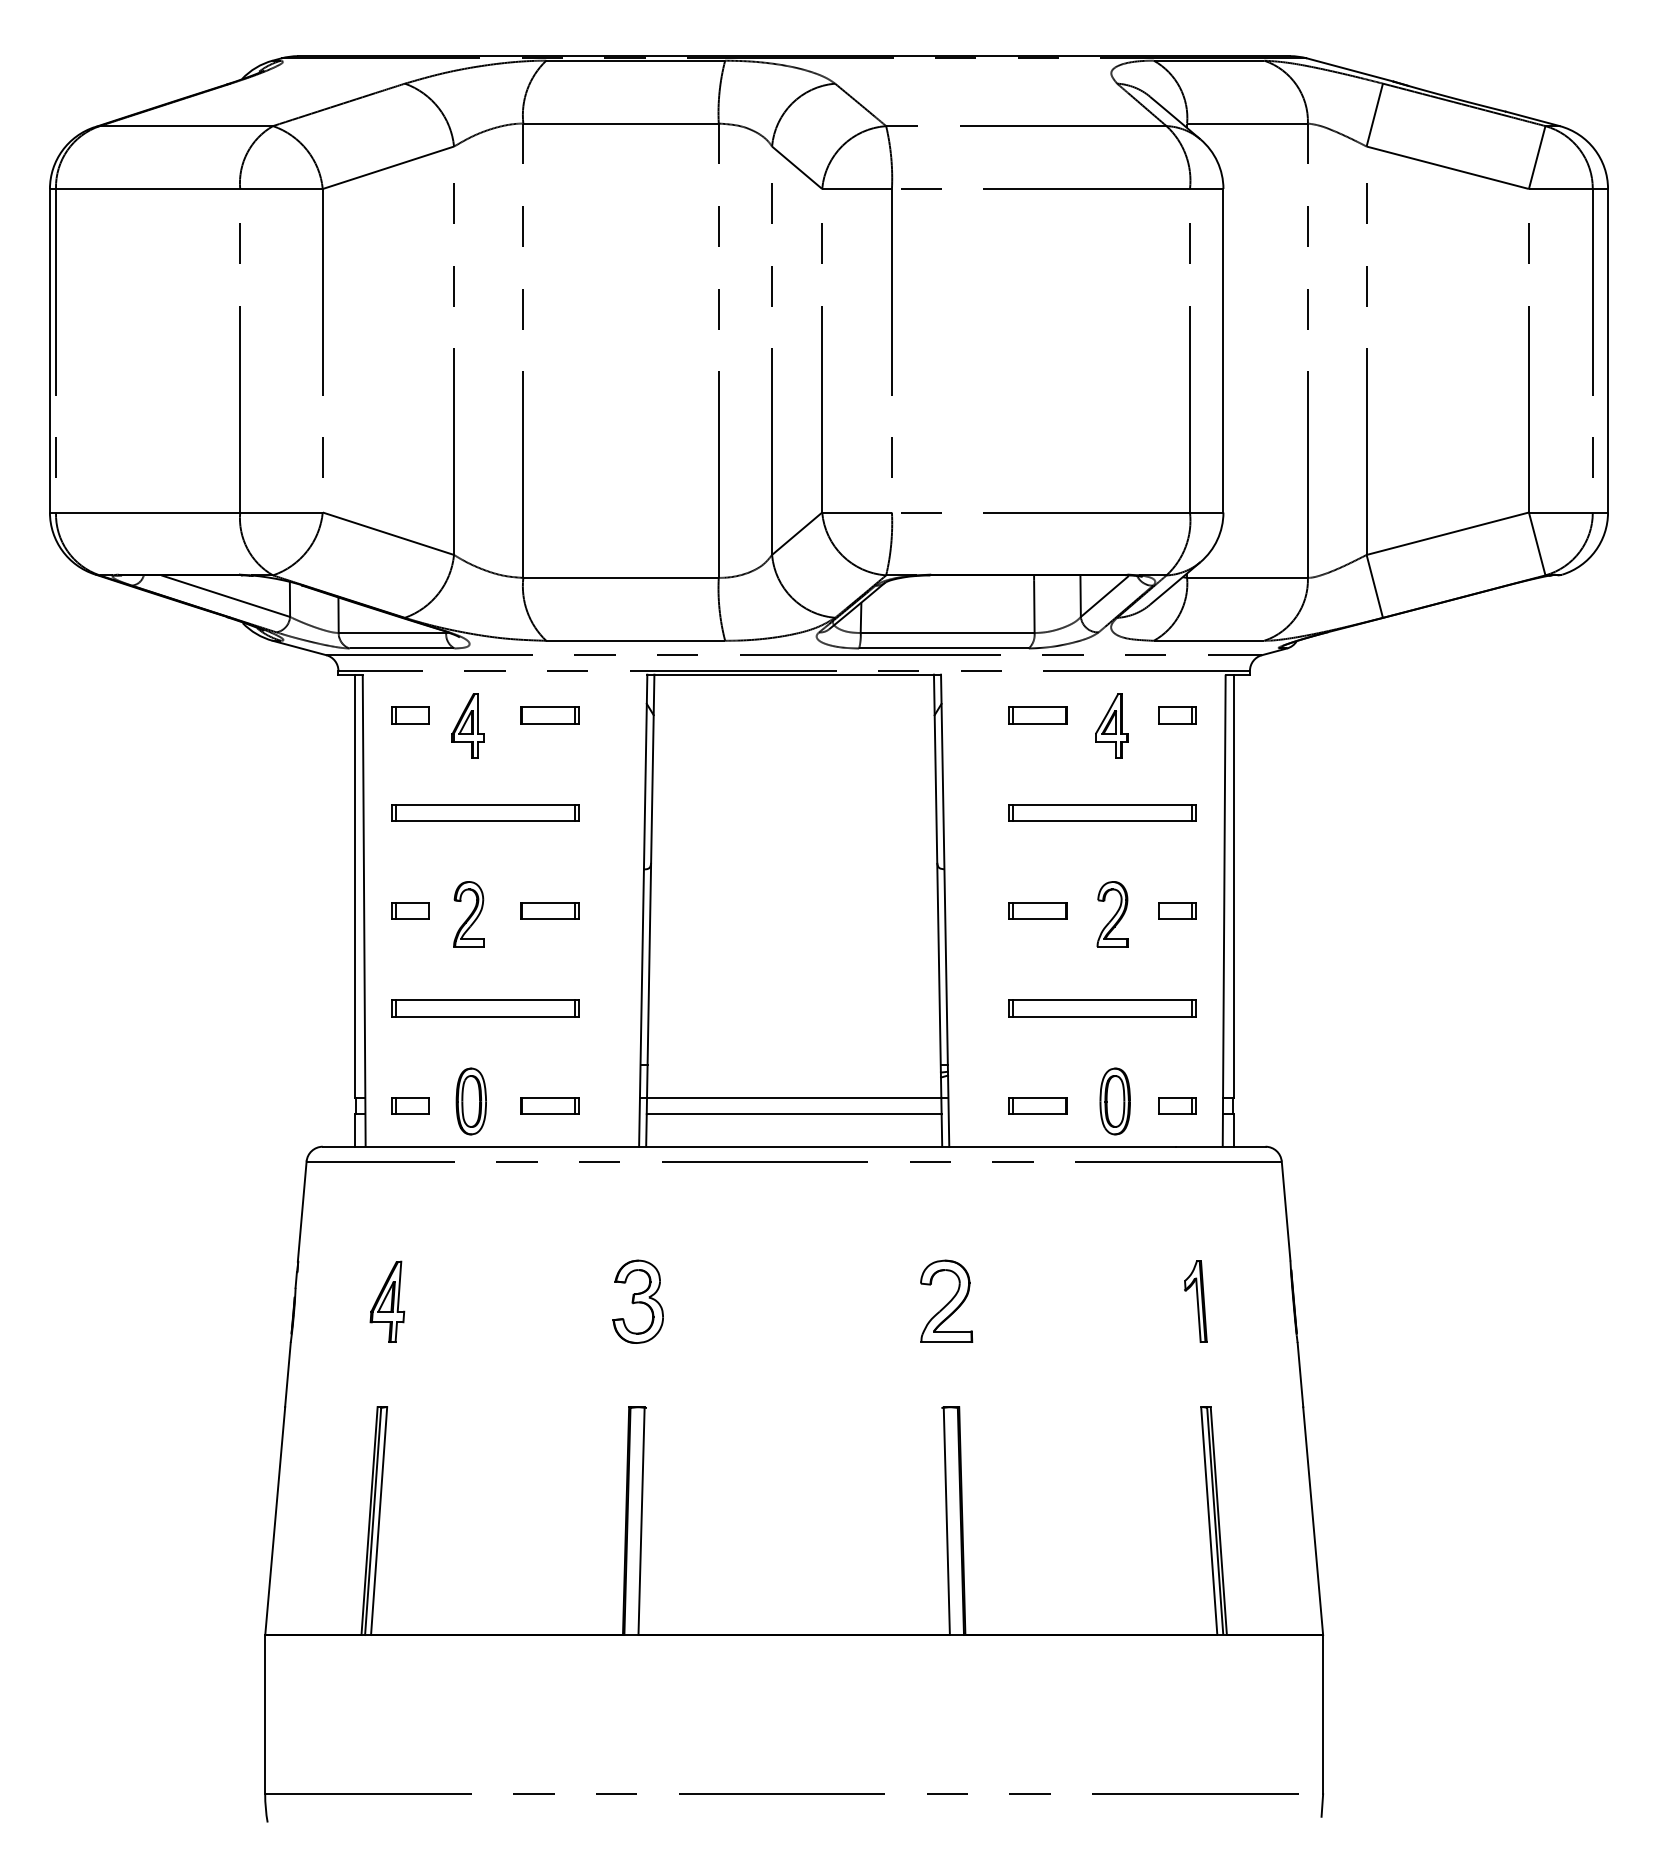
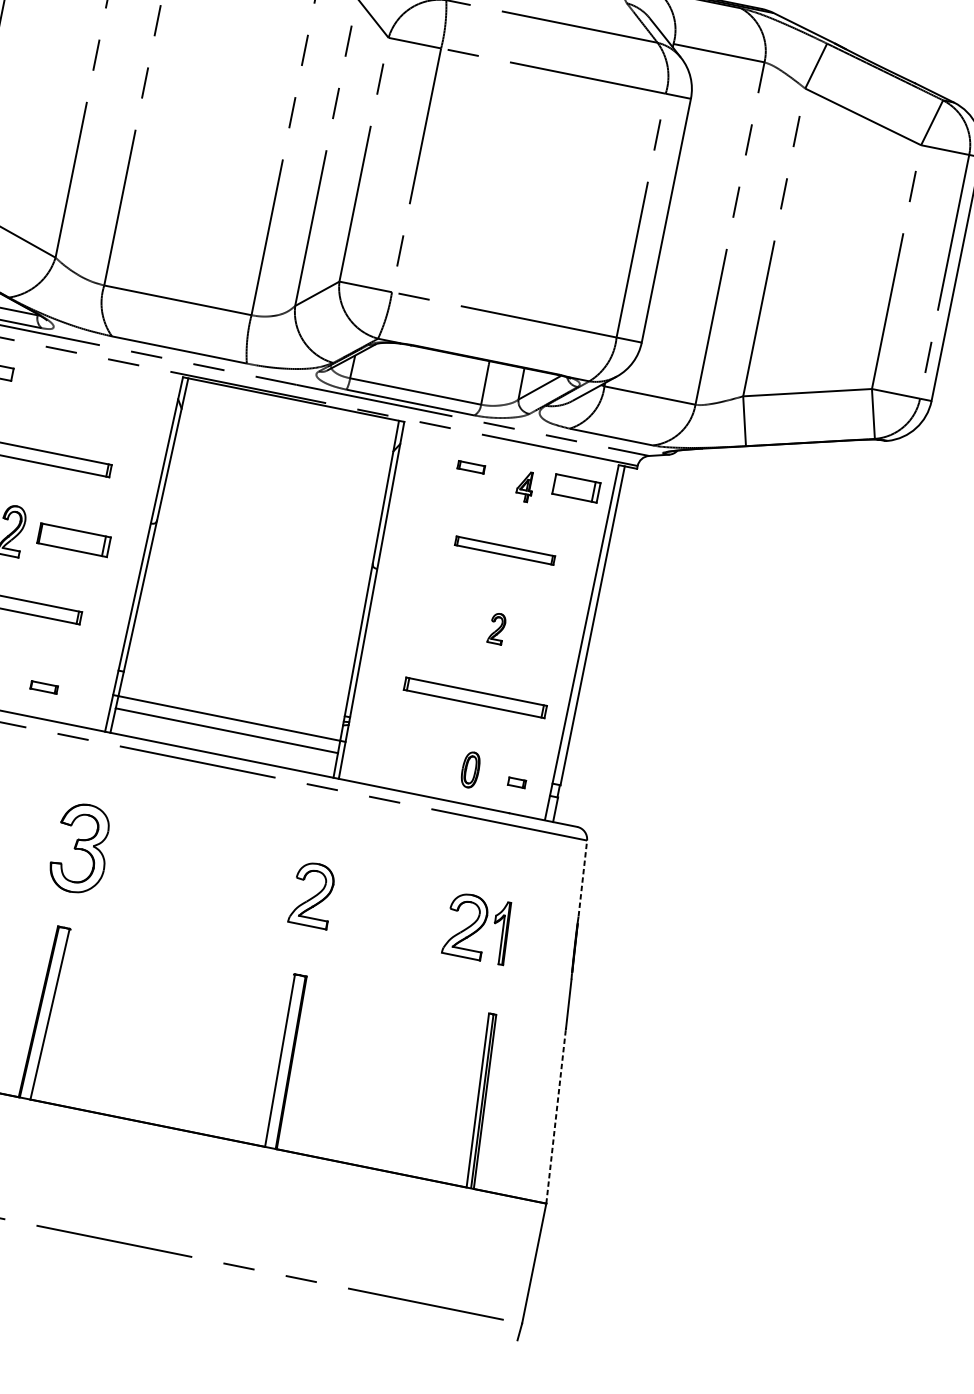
part: (549, 715) -> (103, 393), removed
part: (1037, 715) -> (470, 467), size x0.6
part: (1177, 715) -> (576, 488), size x1.6
part: (467, 725) -> (39, 388), removed
part: (1111, 725) -> (525, 486), size x0.6
part: (1102, 812) -> (505, 550), size x0.7
part: (549, 910) -> (73, 540), size x1.6
part: (1037, 910) -> (441, 614), removed
part: (1177, 910) -> (546, 635), removed
part: (1112, 914) -> (497, 628), size x0.6
part: (1114, 1101) -> (470, 769), size x0.7
part: (549, 1105) -> (43, 687), size x0.6
part: (1037, 1105) -> (411, 761), removed
part: (1177, 1105) -> (517, 782), size x0.6
line: (1286, 1210) -> (583, 878), solid -> dashed
part: (1150, 1300) -> (467, 925), added
part: (637, 1301) -> (80, 848), size x1.4
line: (1313, 1520) -> (556, 1115), solid -> dashed

